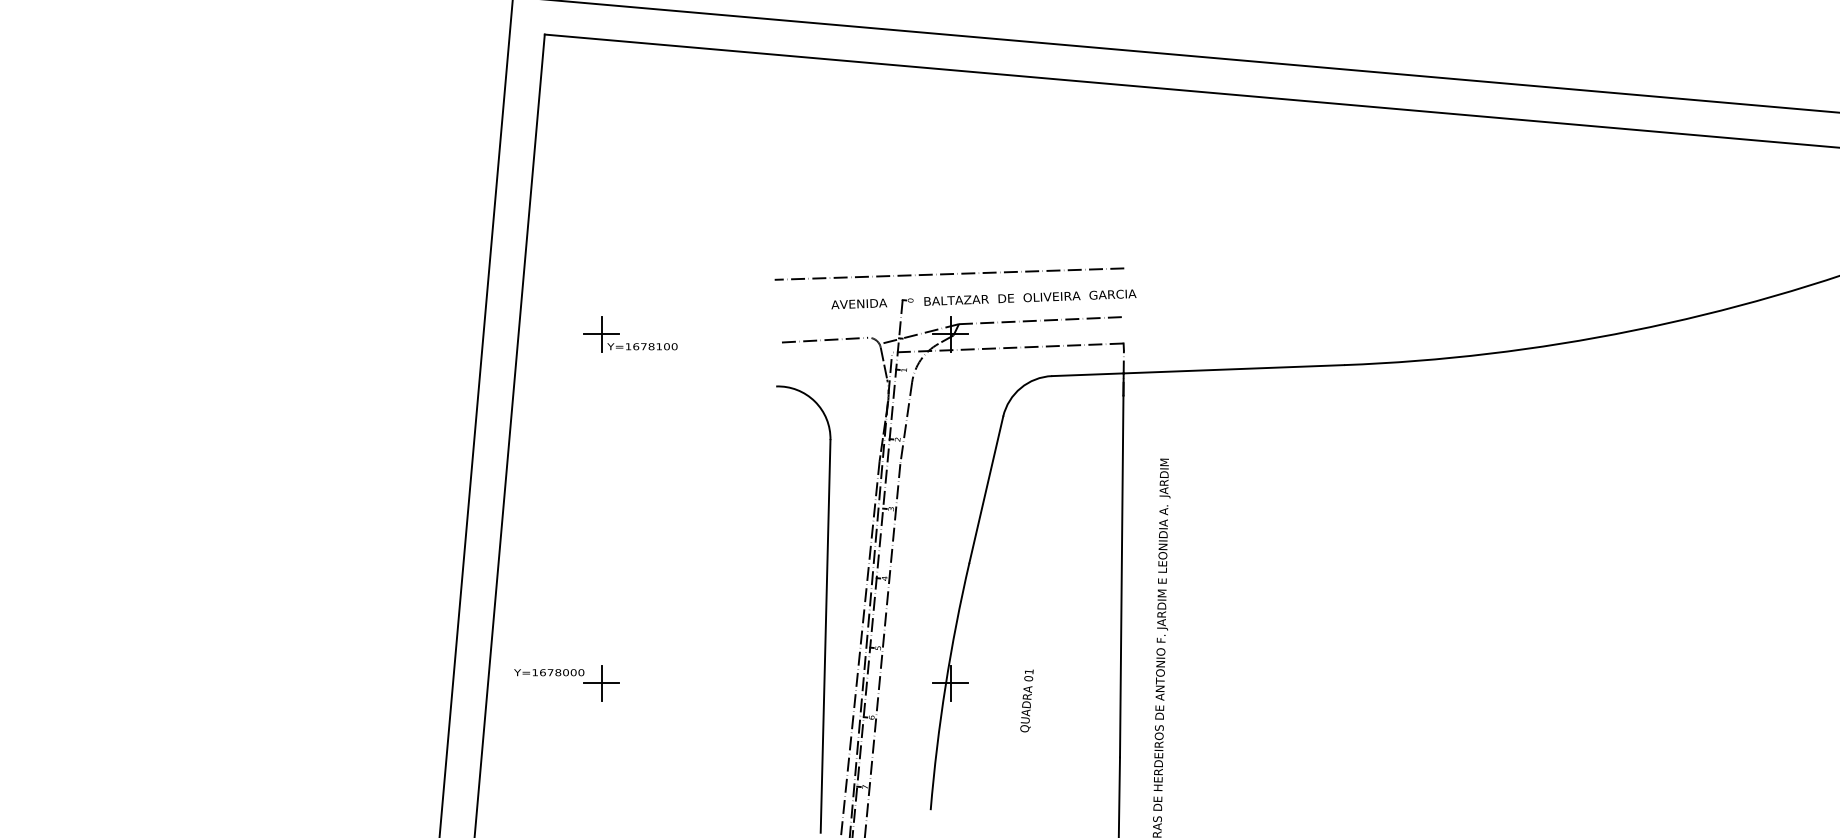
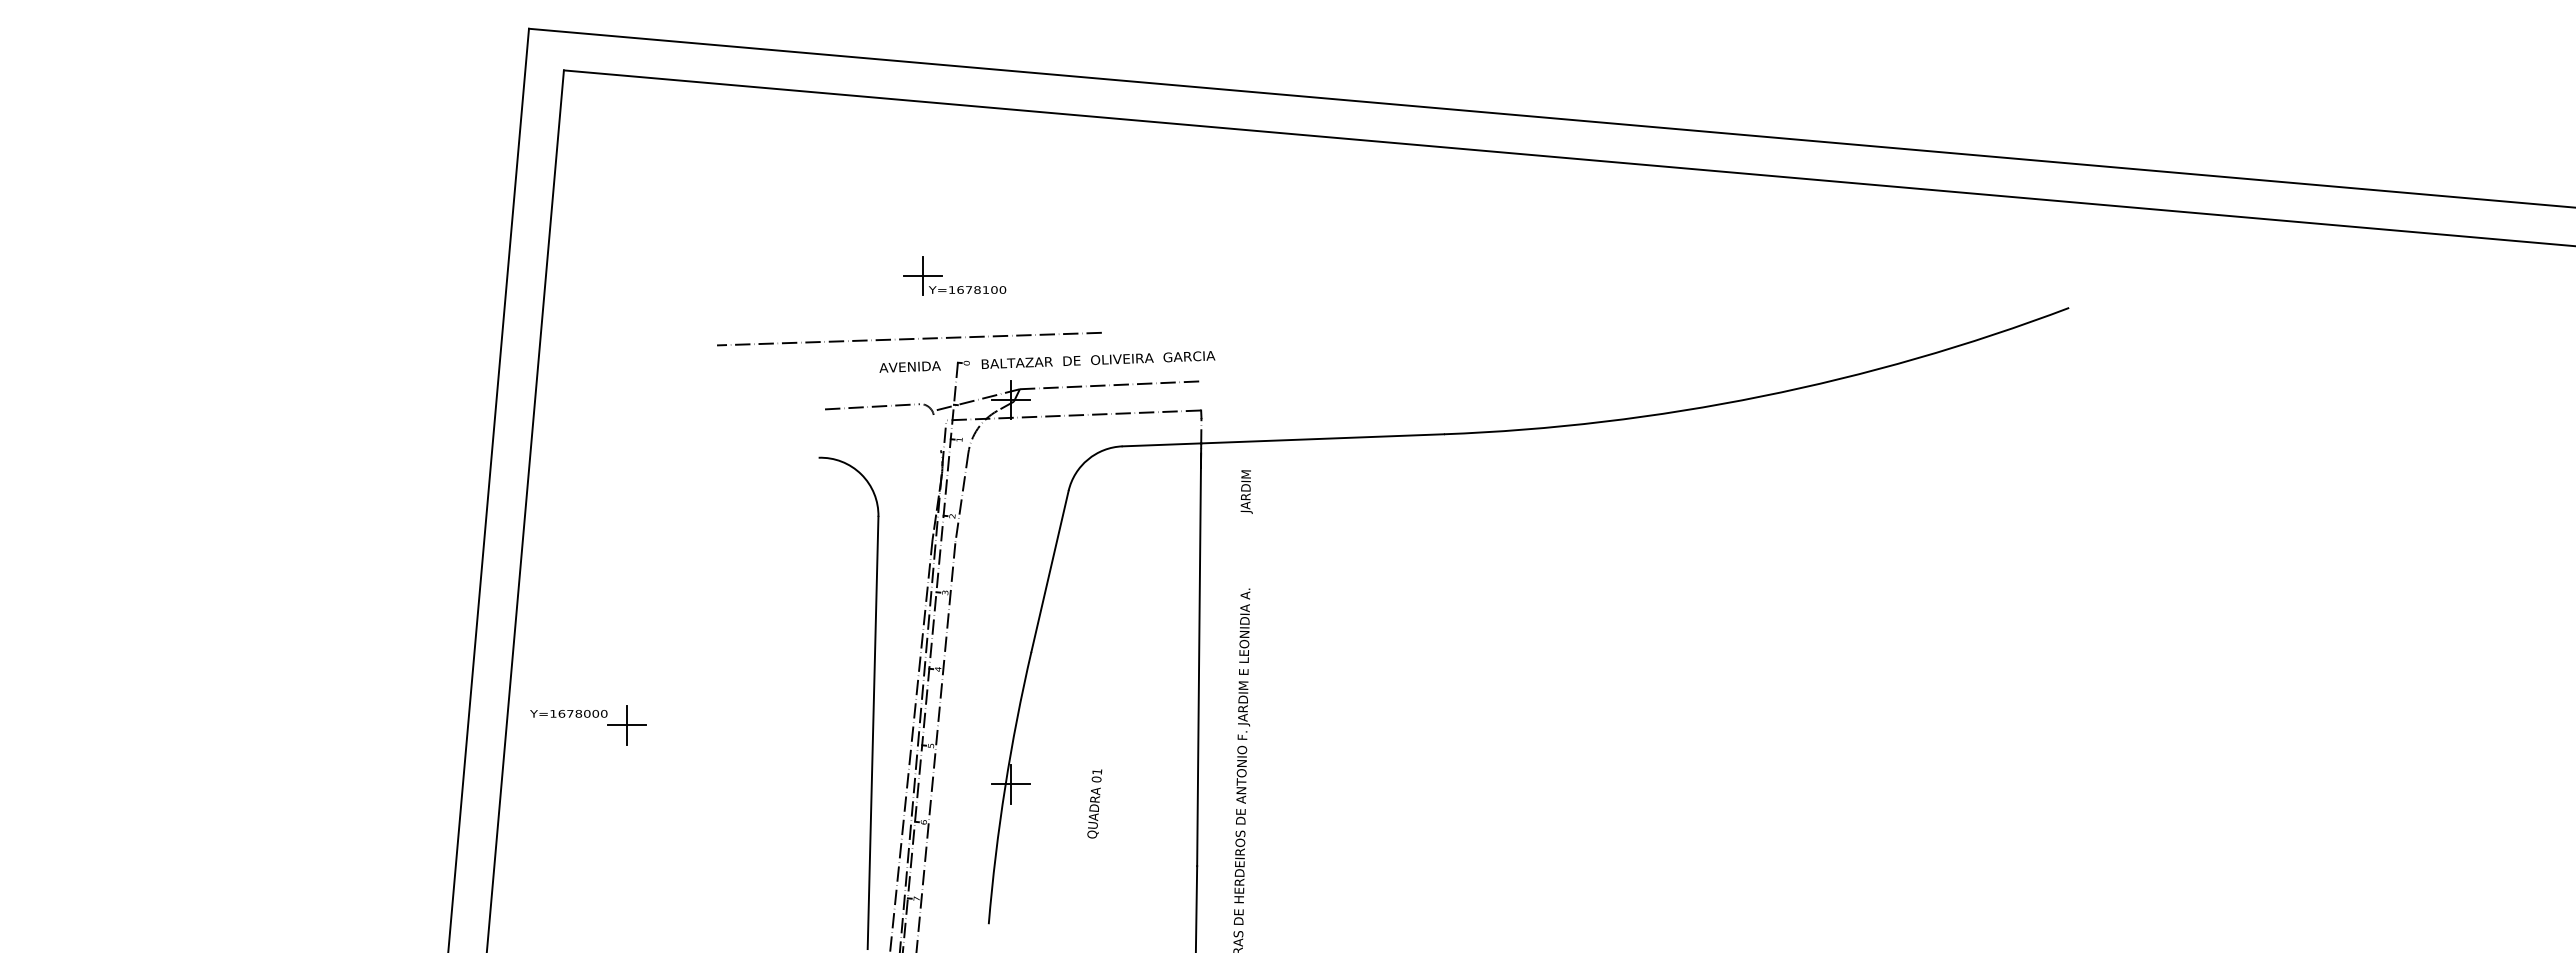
line: (949, 274) -> (909, 339), moved
part: (628, 343) -> (952, 286), moved
line: (883, 363) -> (936, 432), removed
text: (1164, 477) -> (1246, 491), moved
part: (567, 675) -> (588, 717), moved

